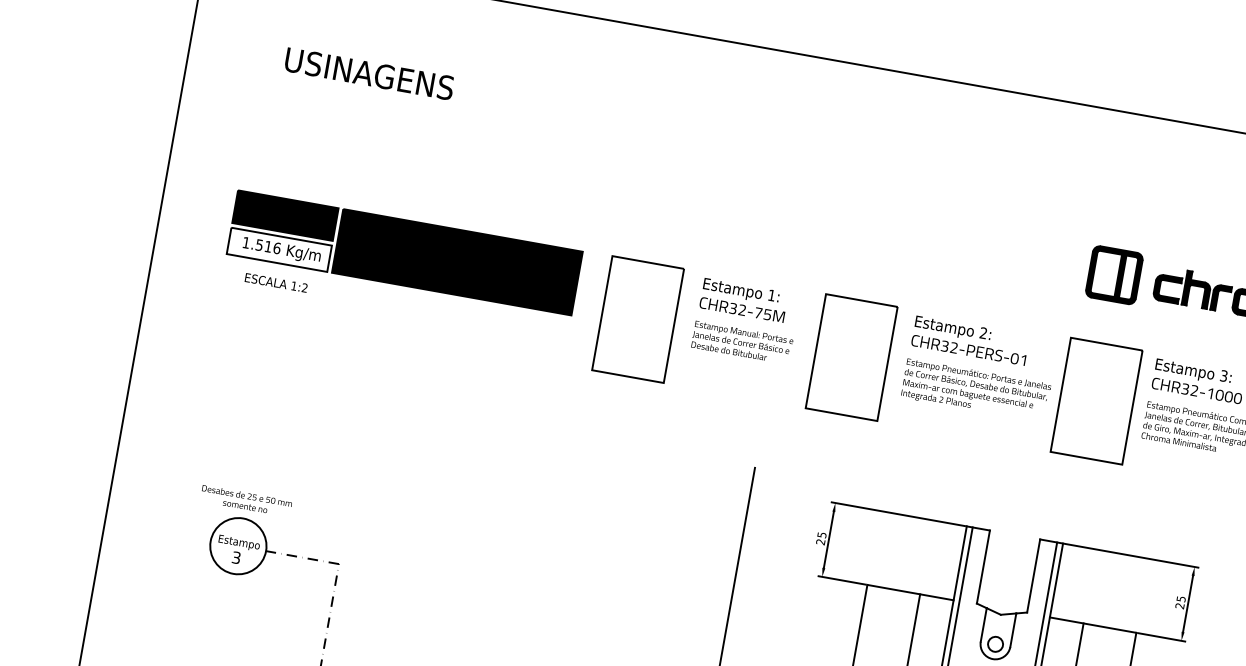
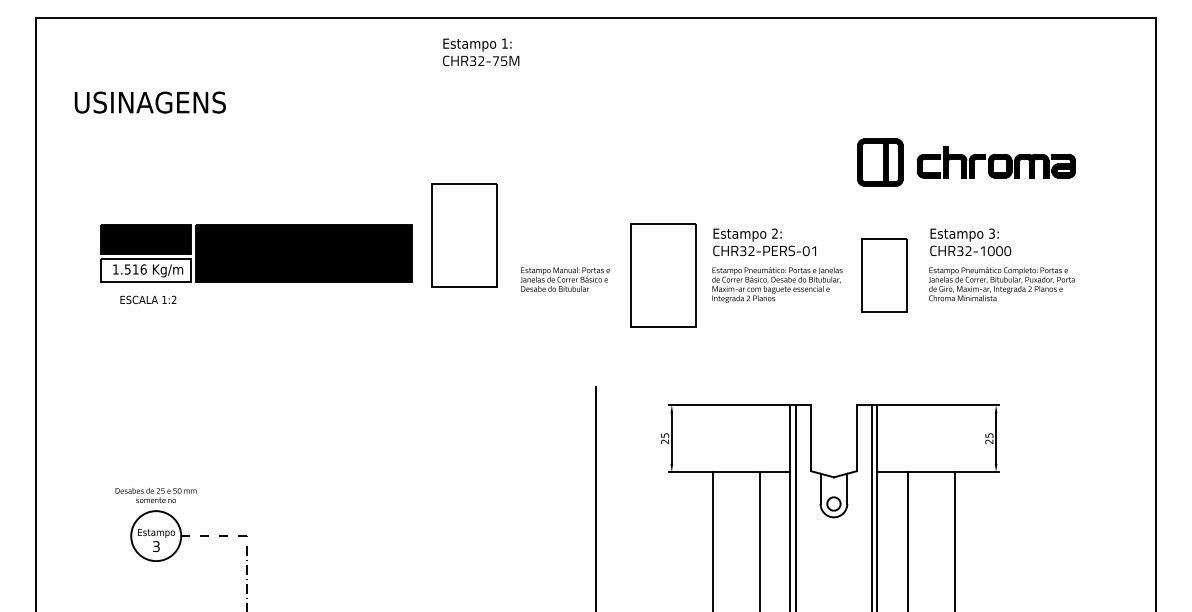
text: (368, 73) -> (149, 102), moved
text: (744, 300) -> (481, 52), moved
part: (637, 319) -> (464, 235), moved
part: (1096, 401) -> (884, 275), size x0.7

